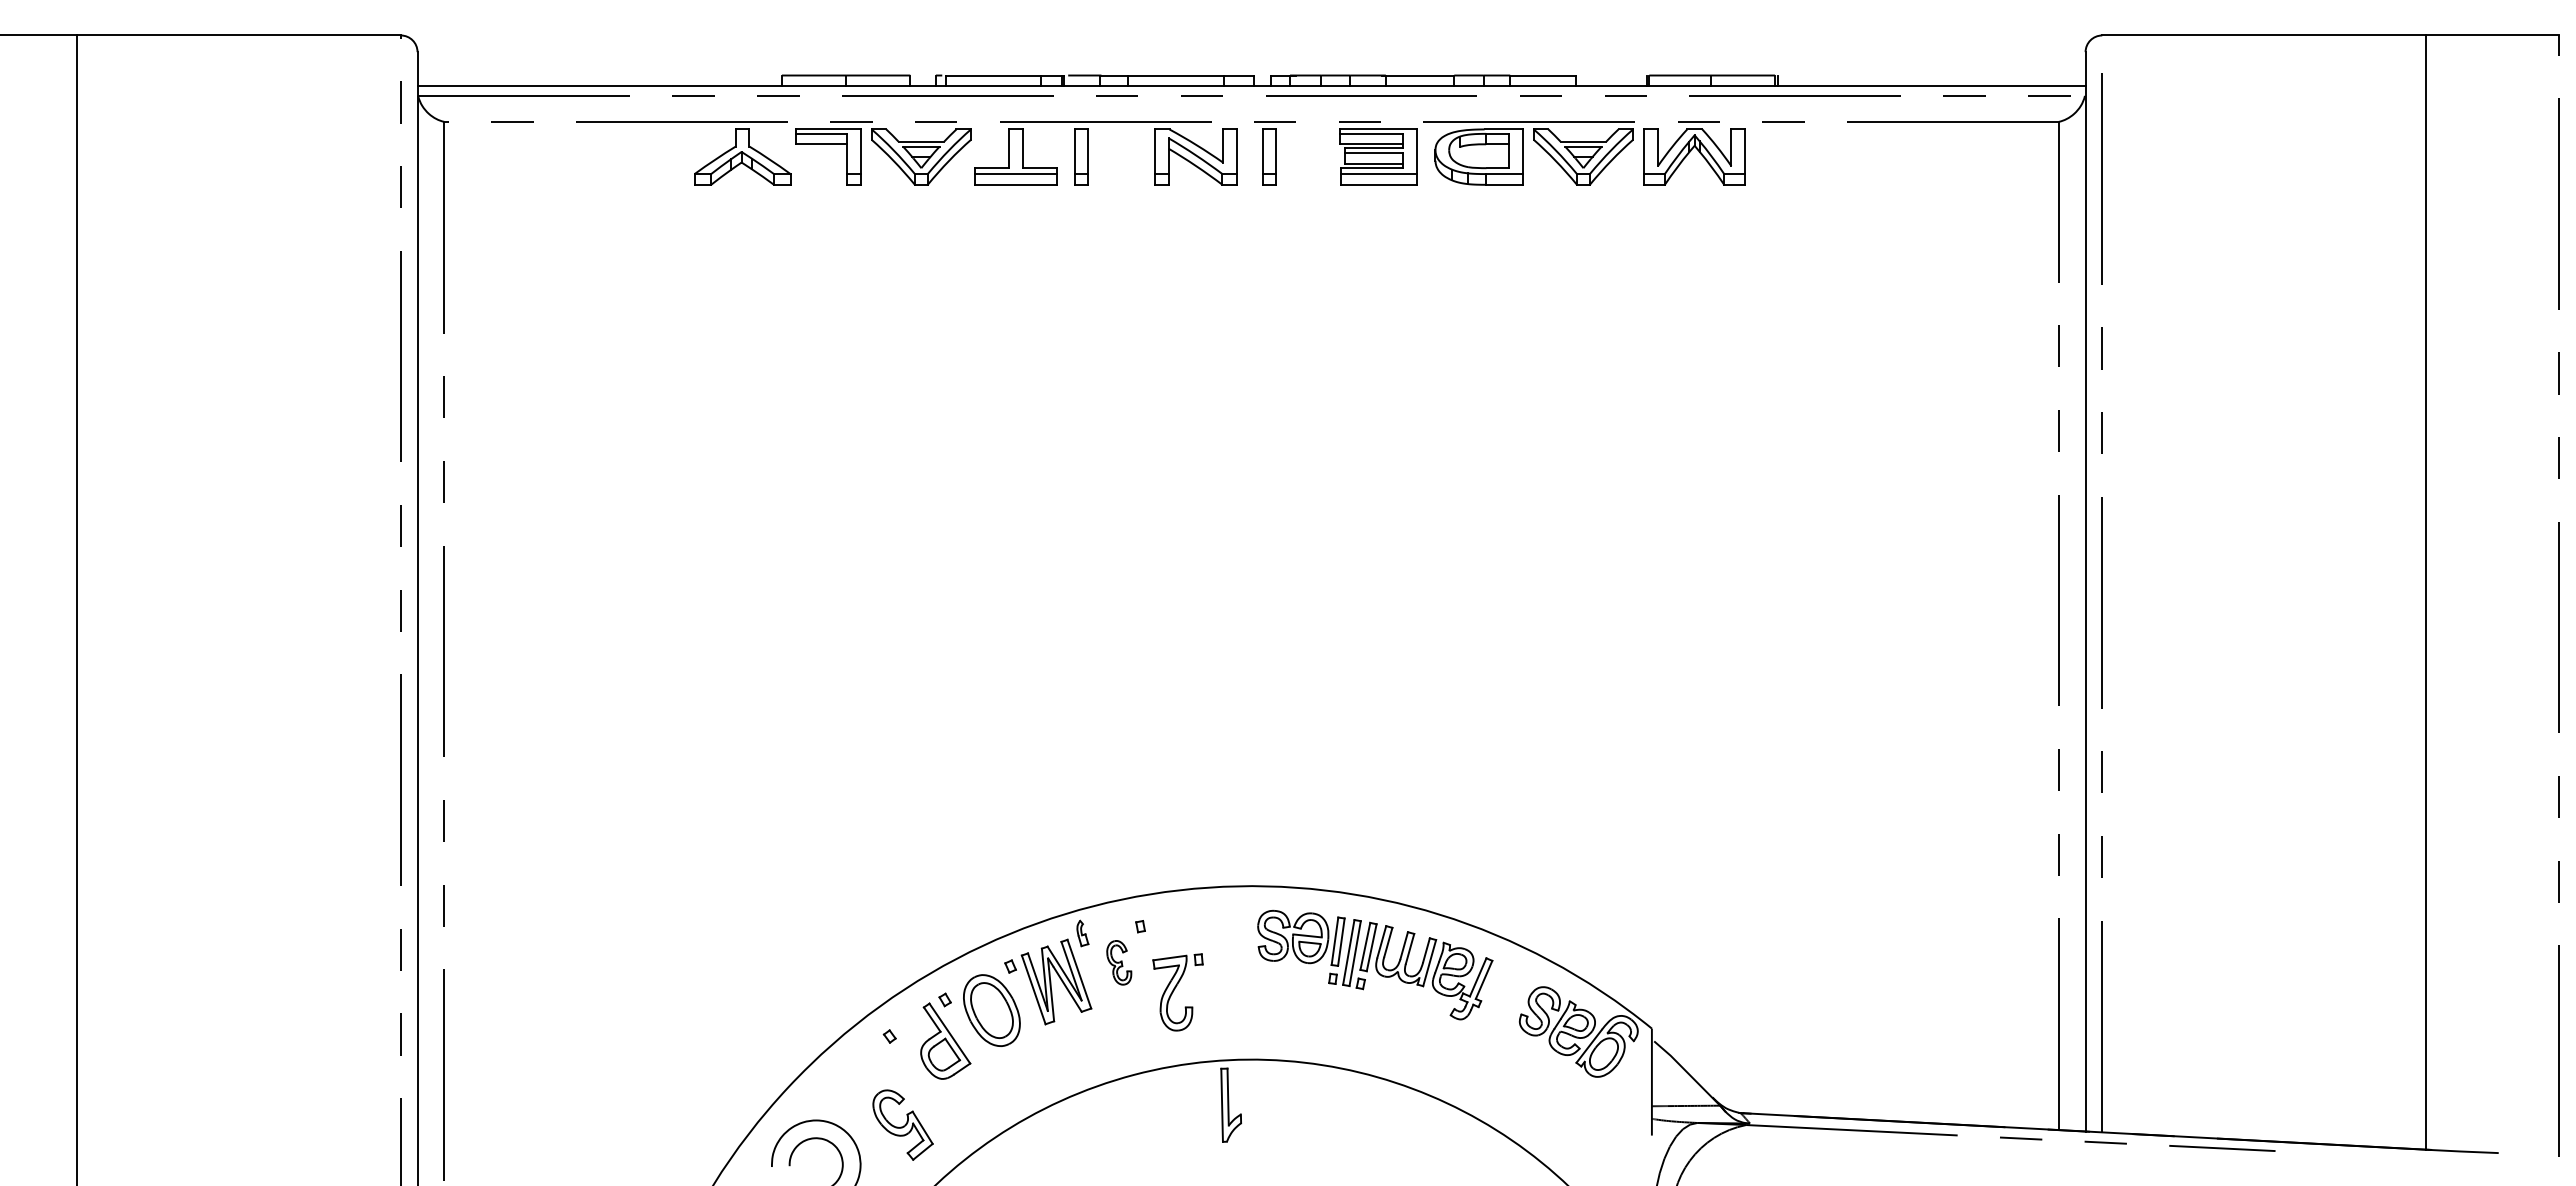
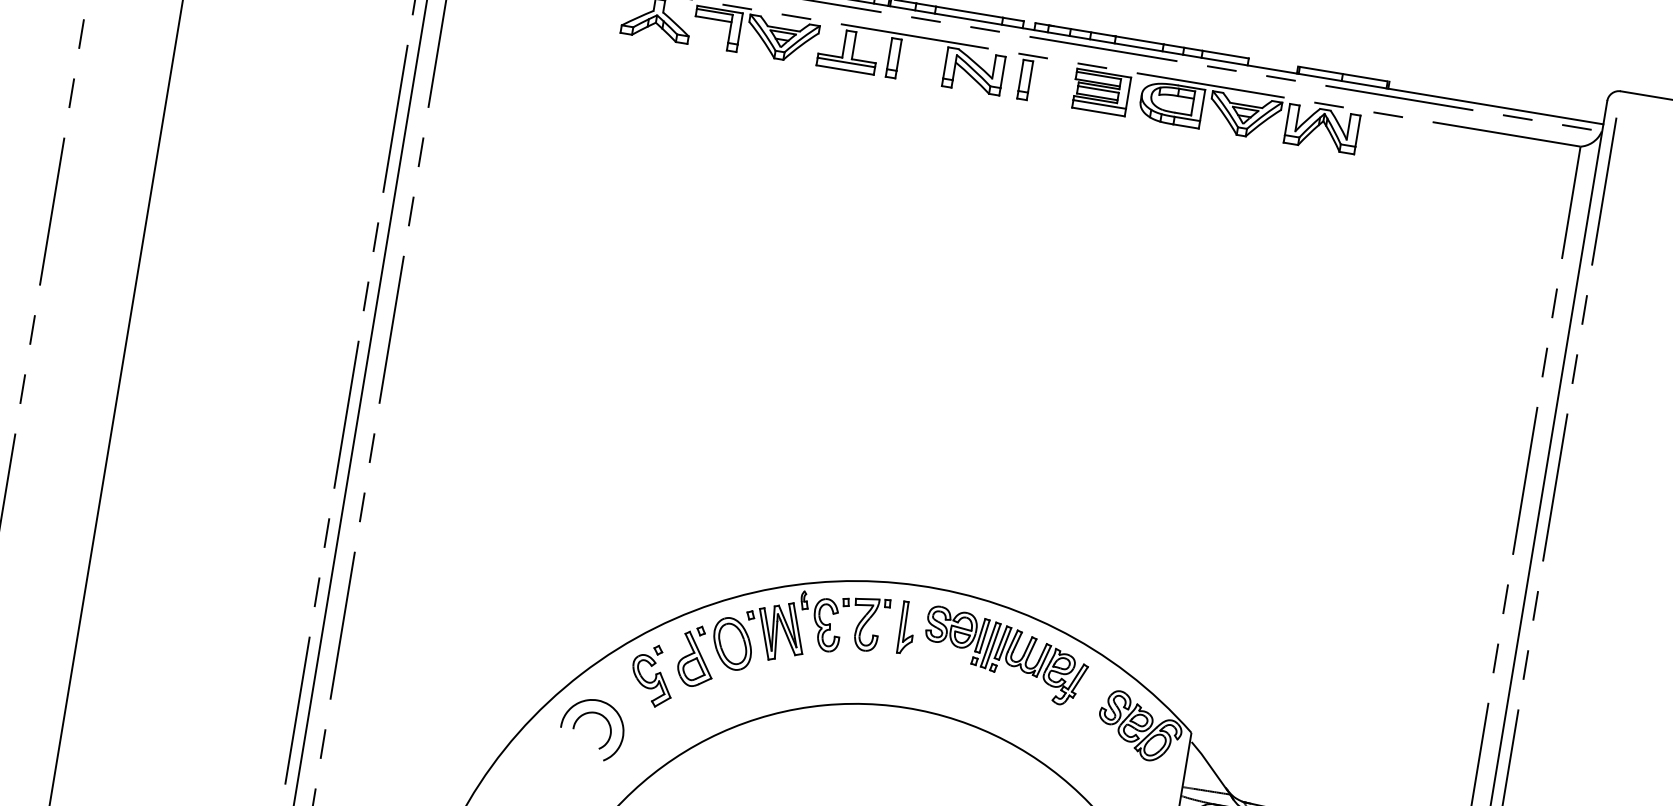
part: (1119, 962) -> (827, 625), size x1.67
part: (1177, 992) -> (869, 624), moved
part: (1230, 1104) -> (906, 627), moved
part: (902, 1124) -> (651, 680), moved

